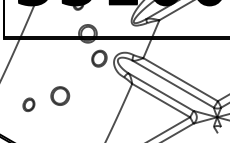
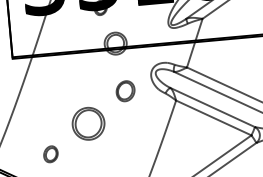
part: (99, 58) -> (125, 90), moved
part: (59, 95) -> (87, 123), size x1.43
part: (28, 104) -> (50, 153), moved

